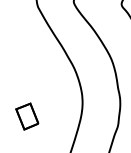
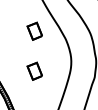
part: (26, 54) -> (34, 30), added

